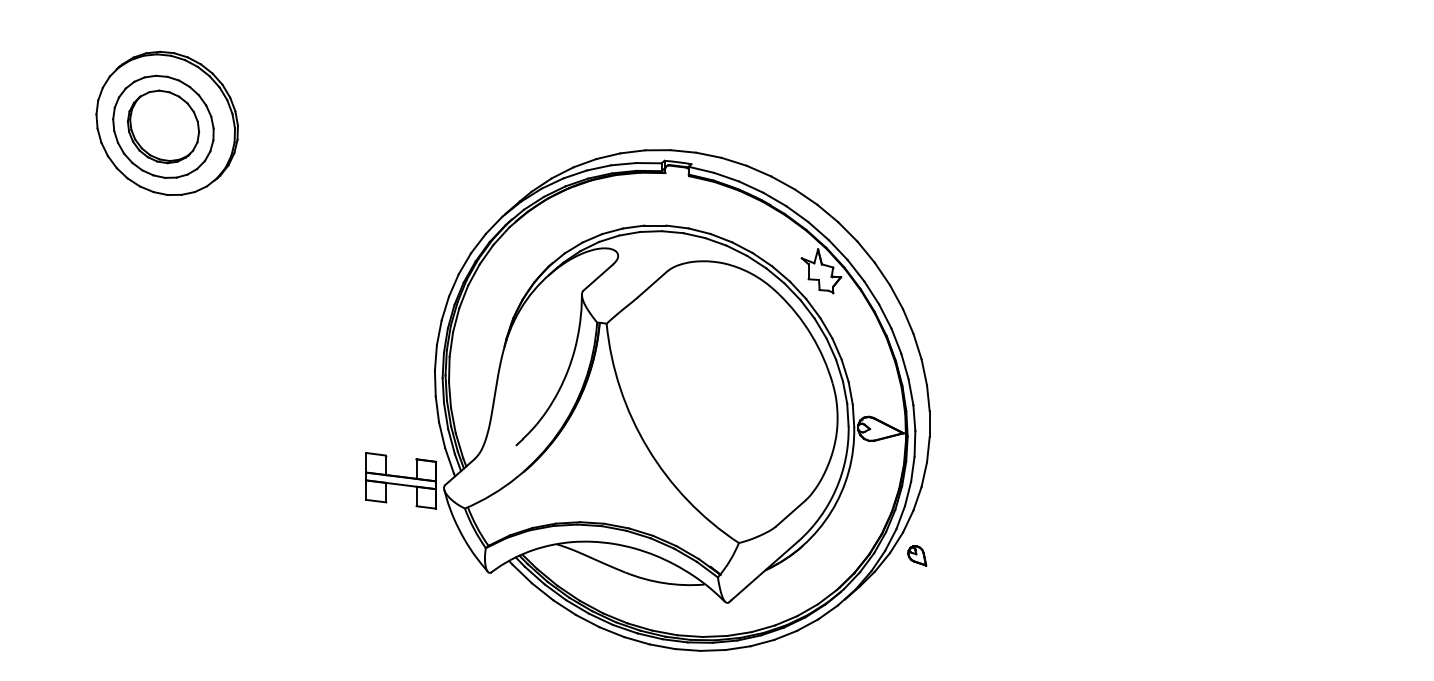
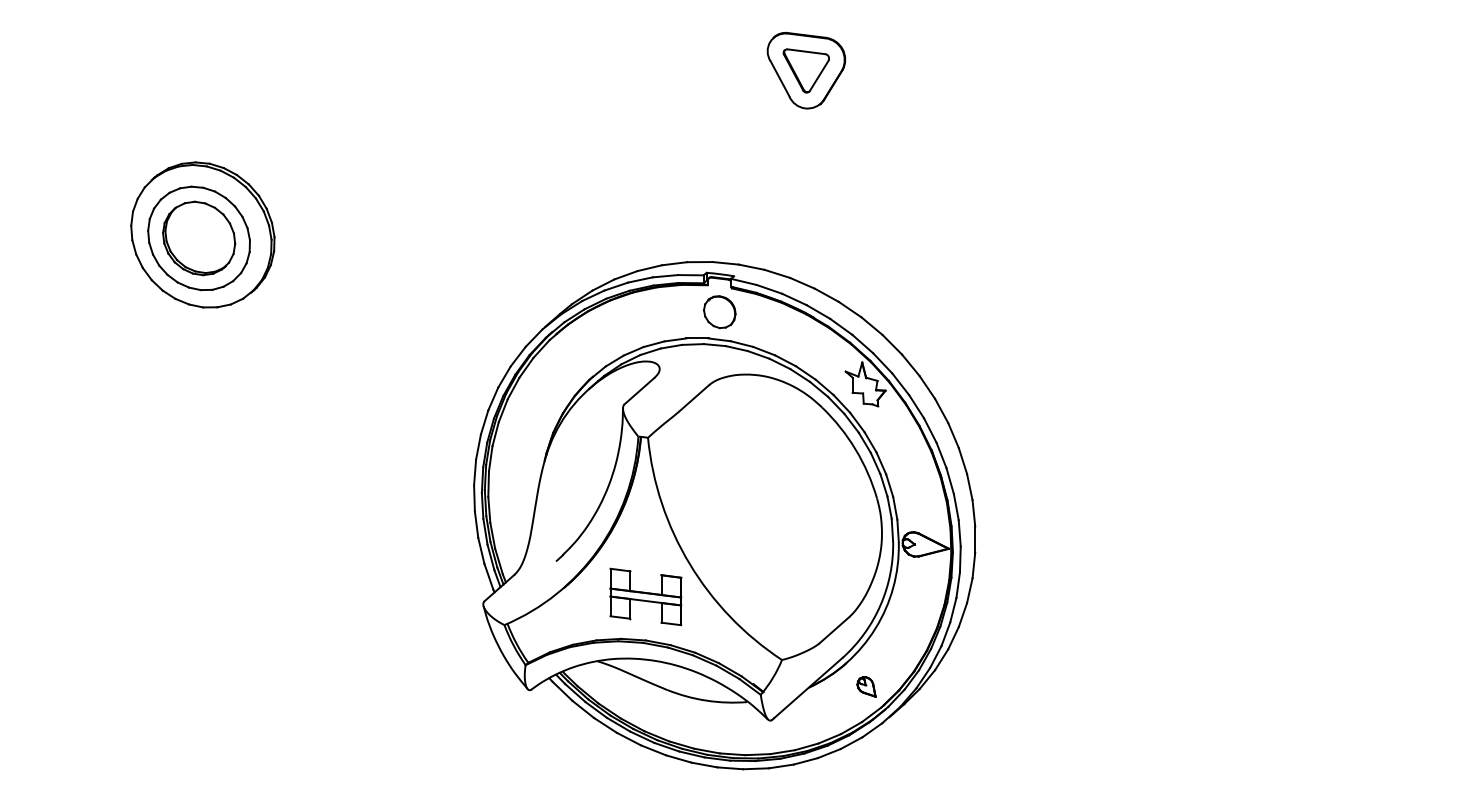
part: (677, 199) -> (719, 312), added
part: (400, 480) -> (645, 596), moved
part: (917, 555) -> (866, 686), moved

